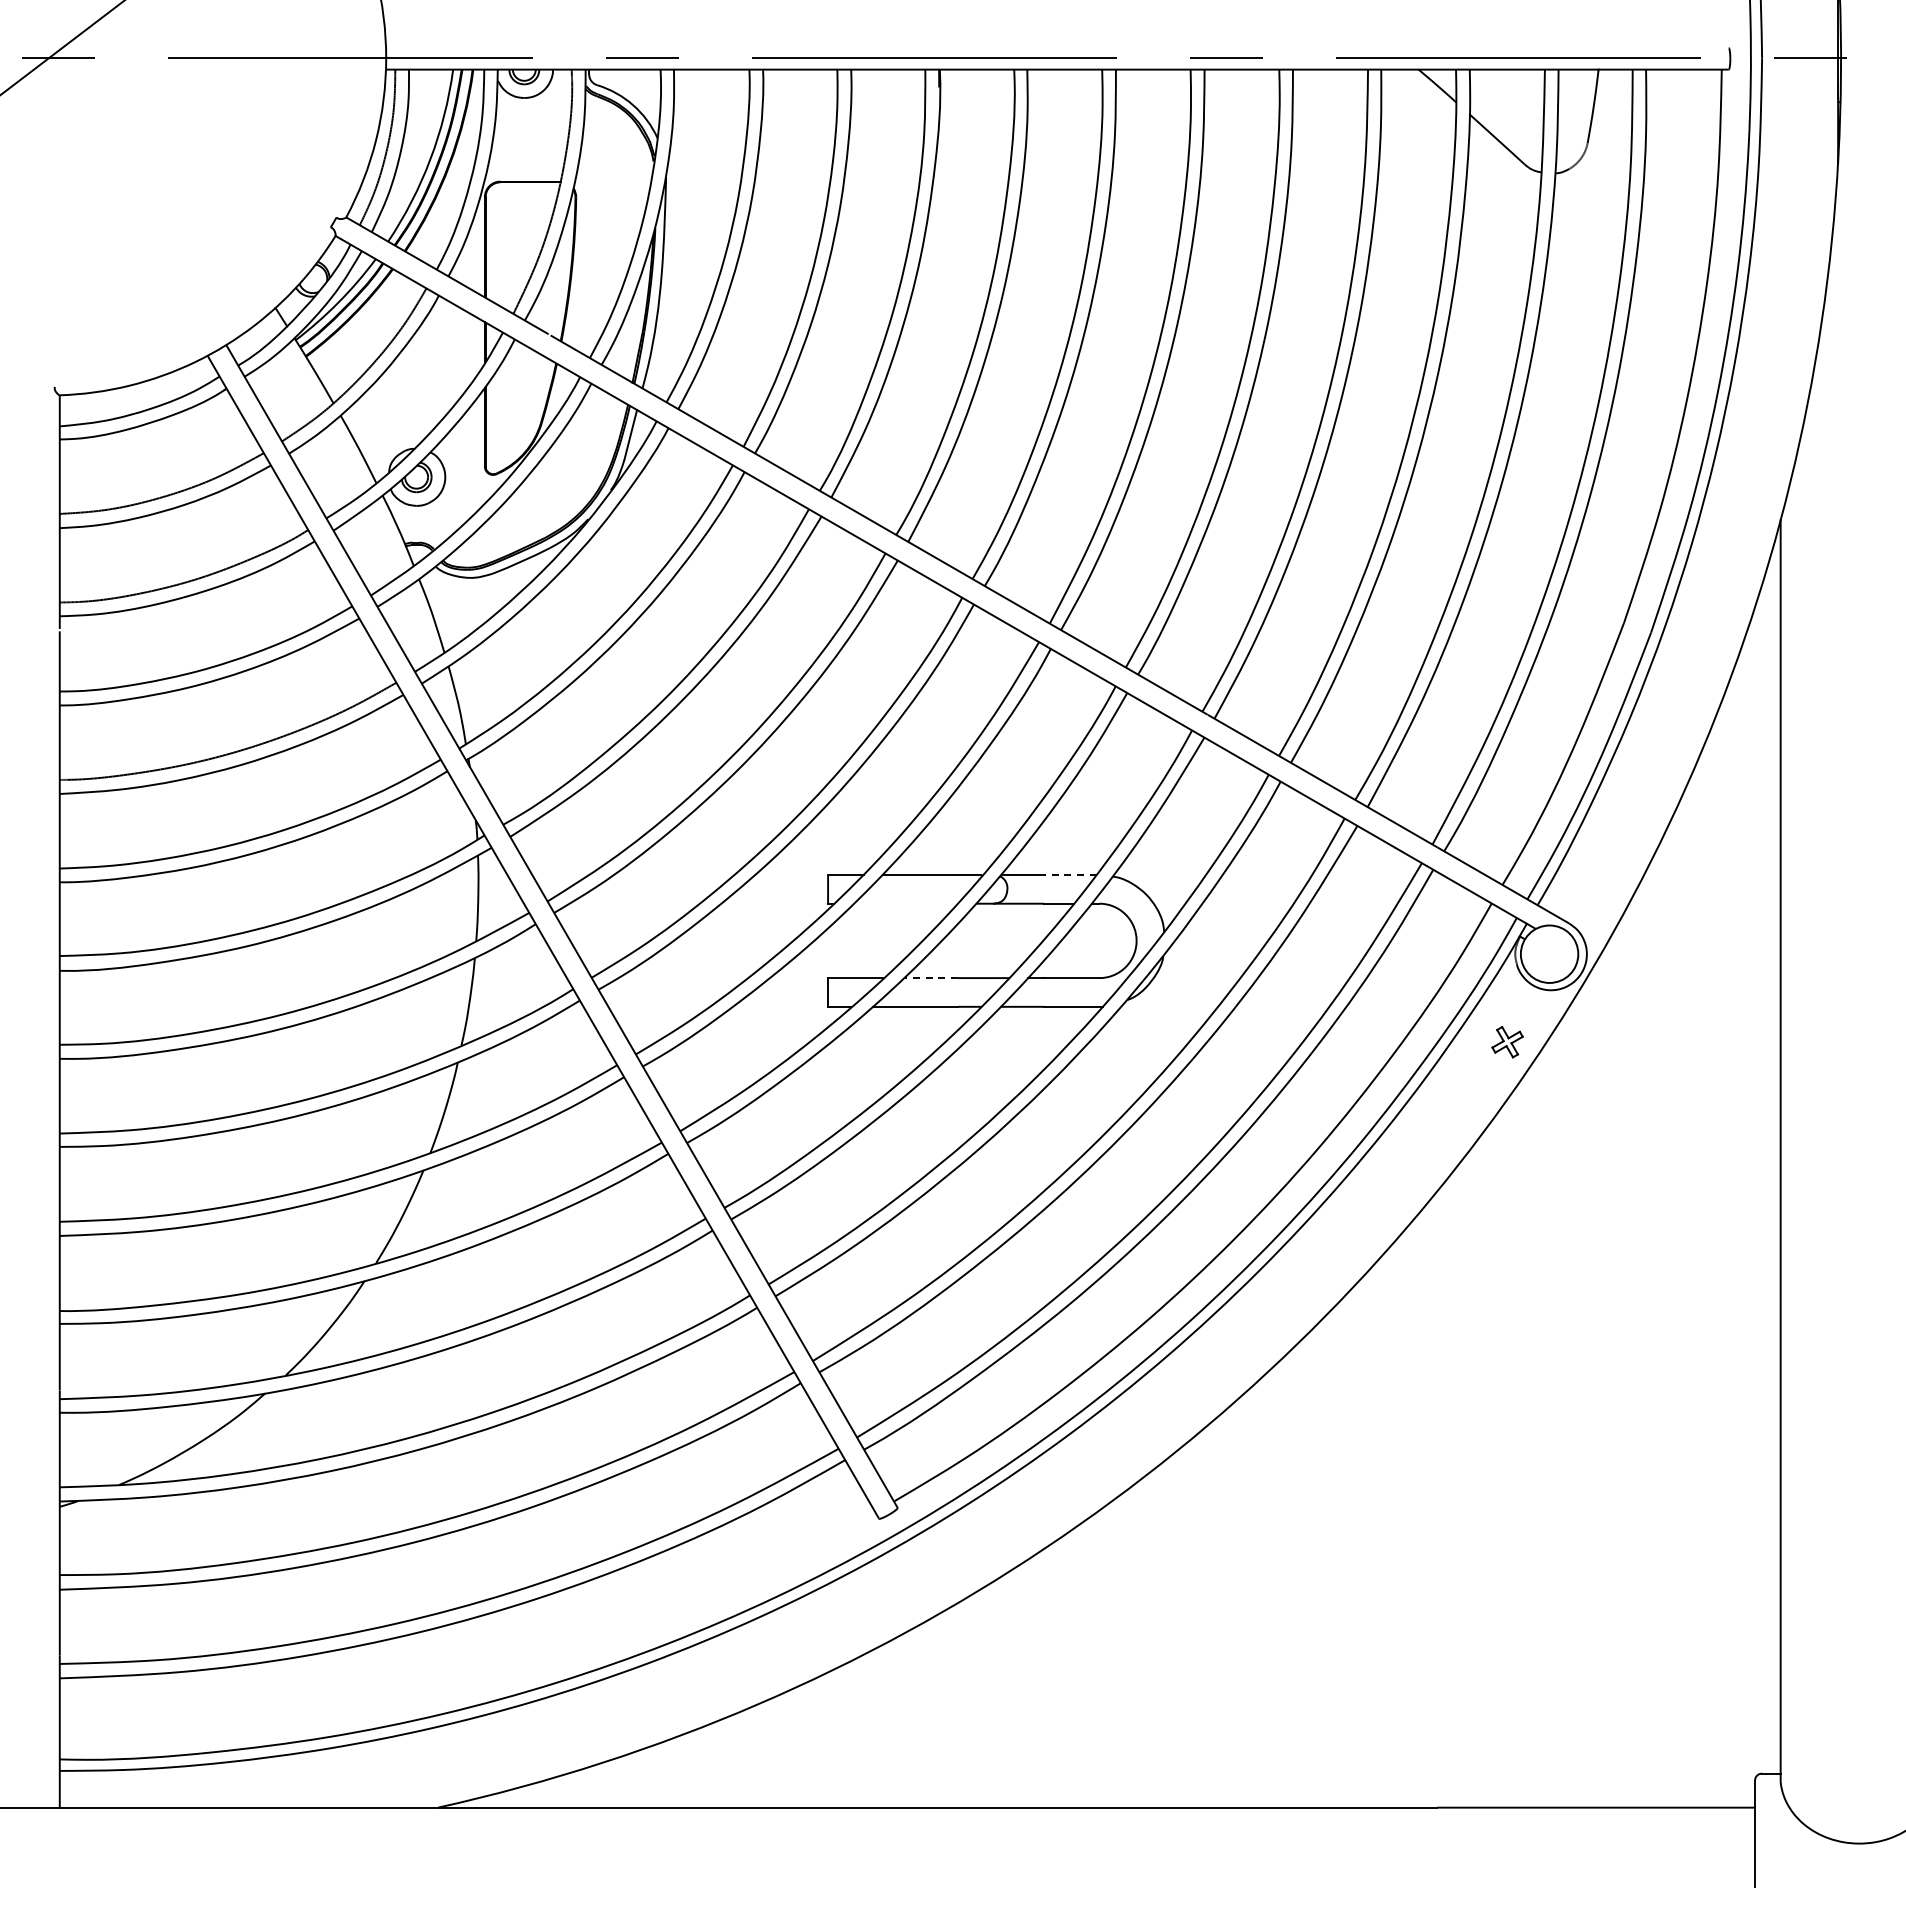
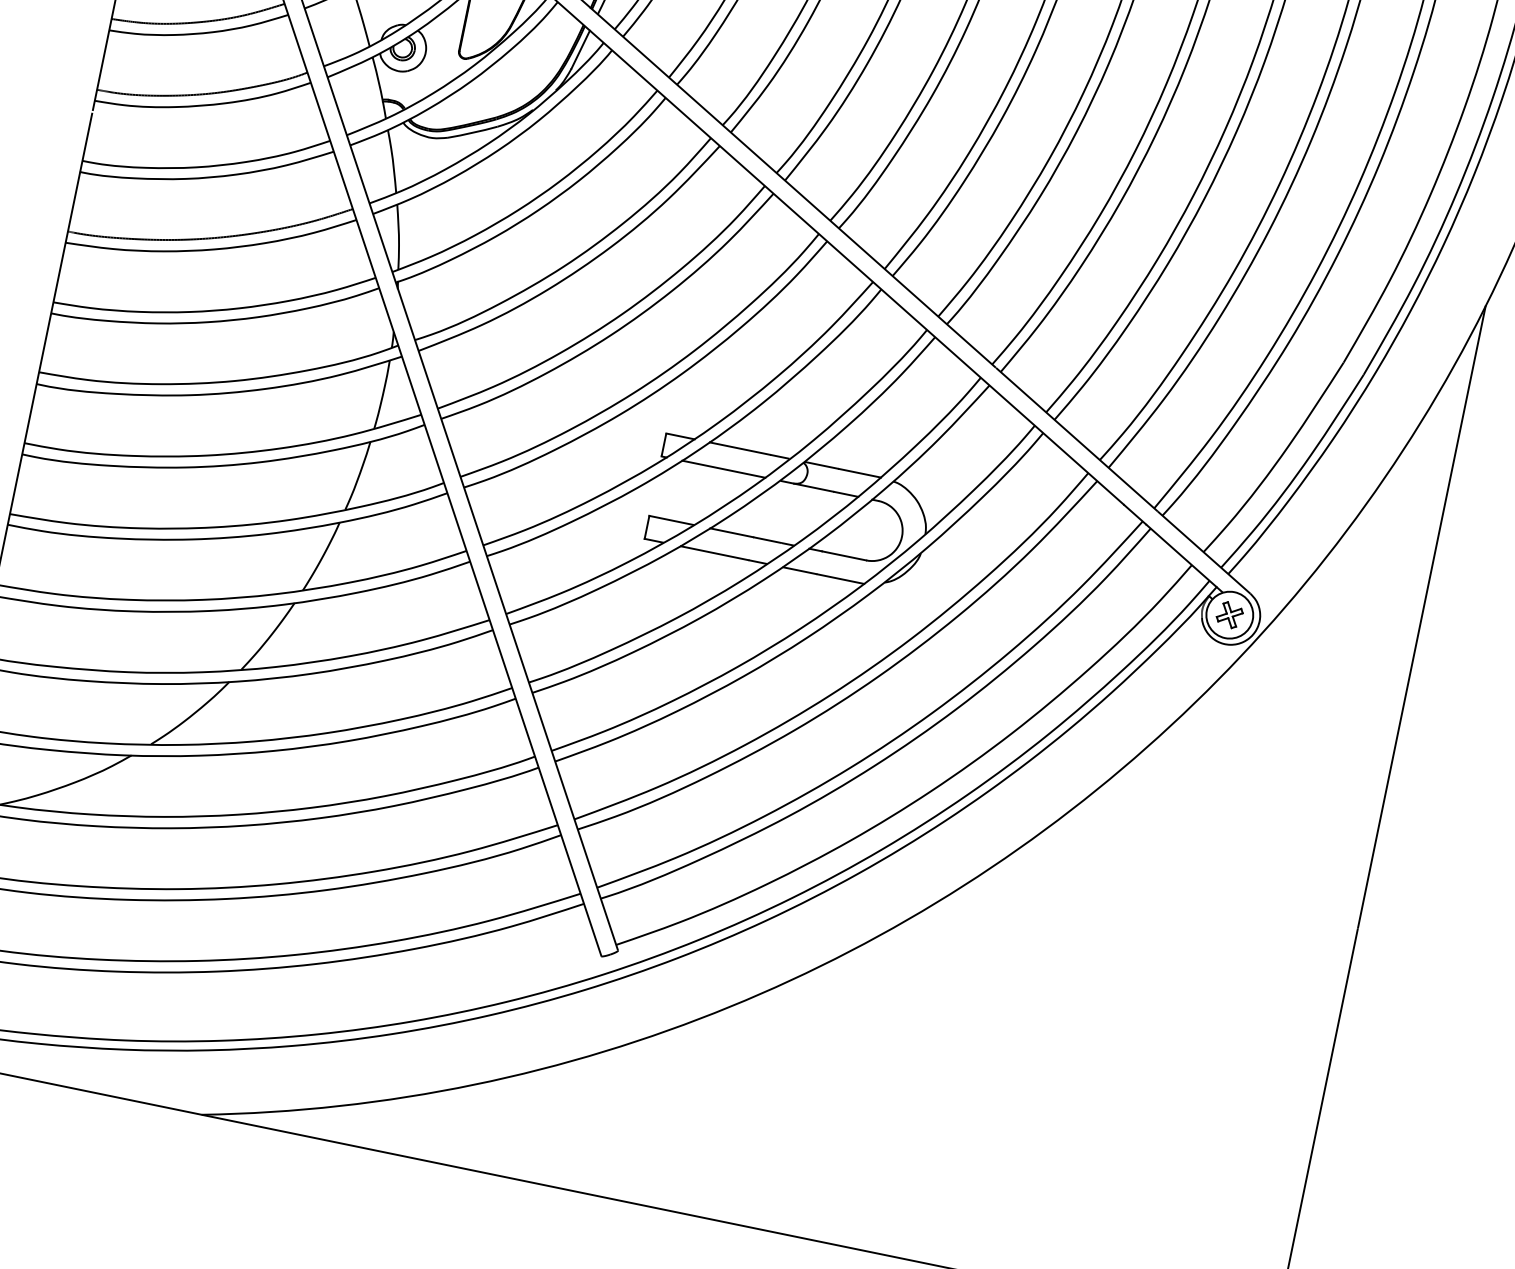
line: (1069, 874) -> (859, 472), dashed -> solid
line: (905, 903) -> (723, 468), added
line: (931, 978) -> (731, 533), dashed -> solid
part: (1507, 1042) -> (1229, 615), moved

